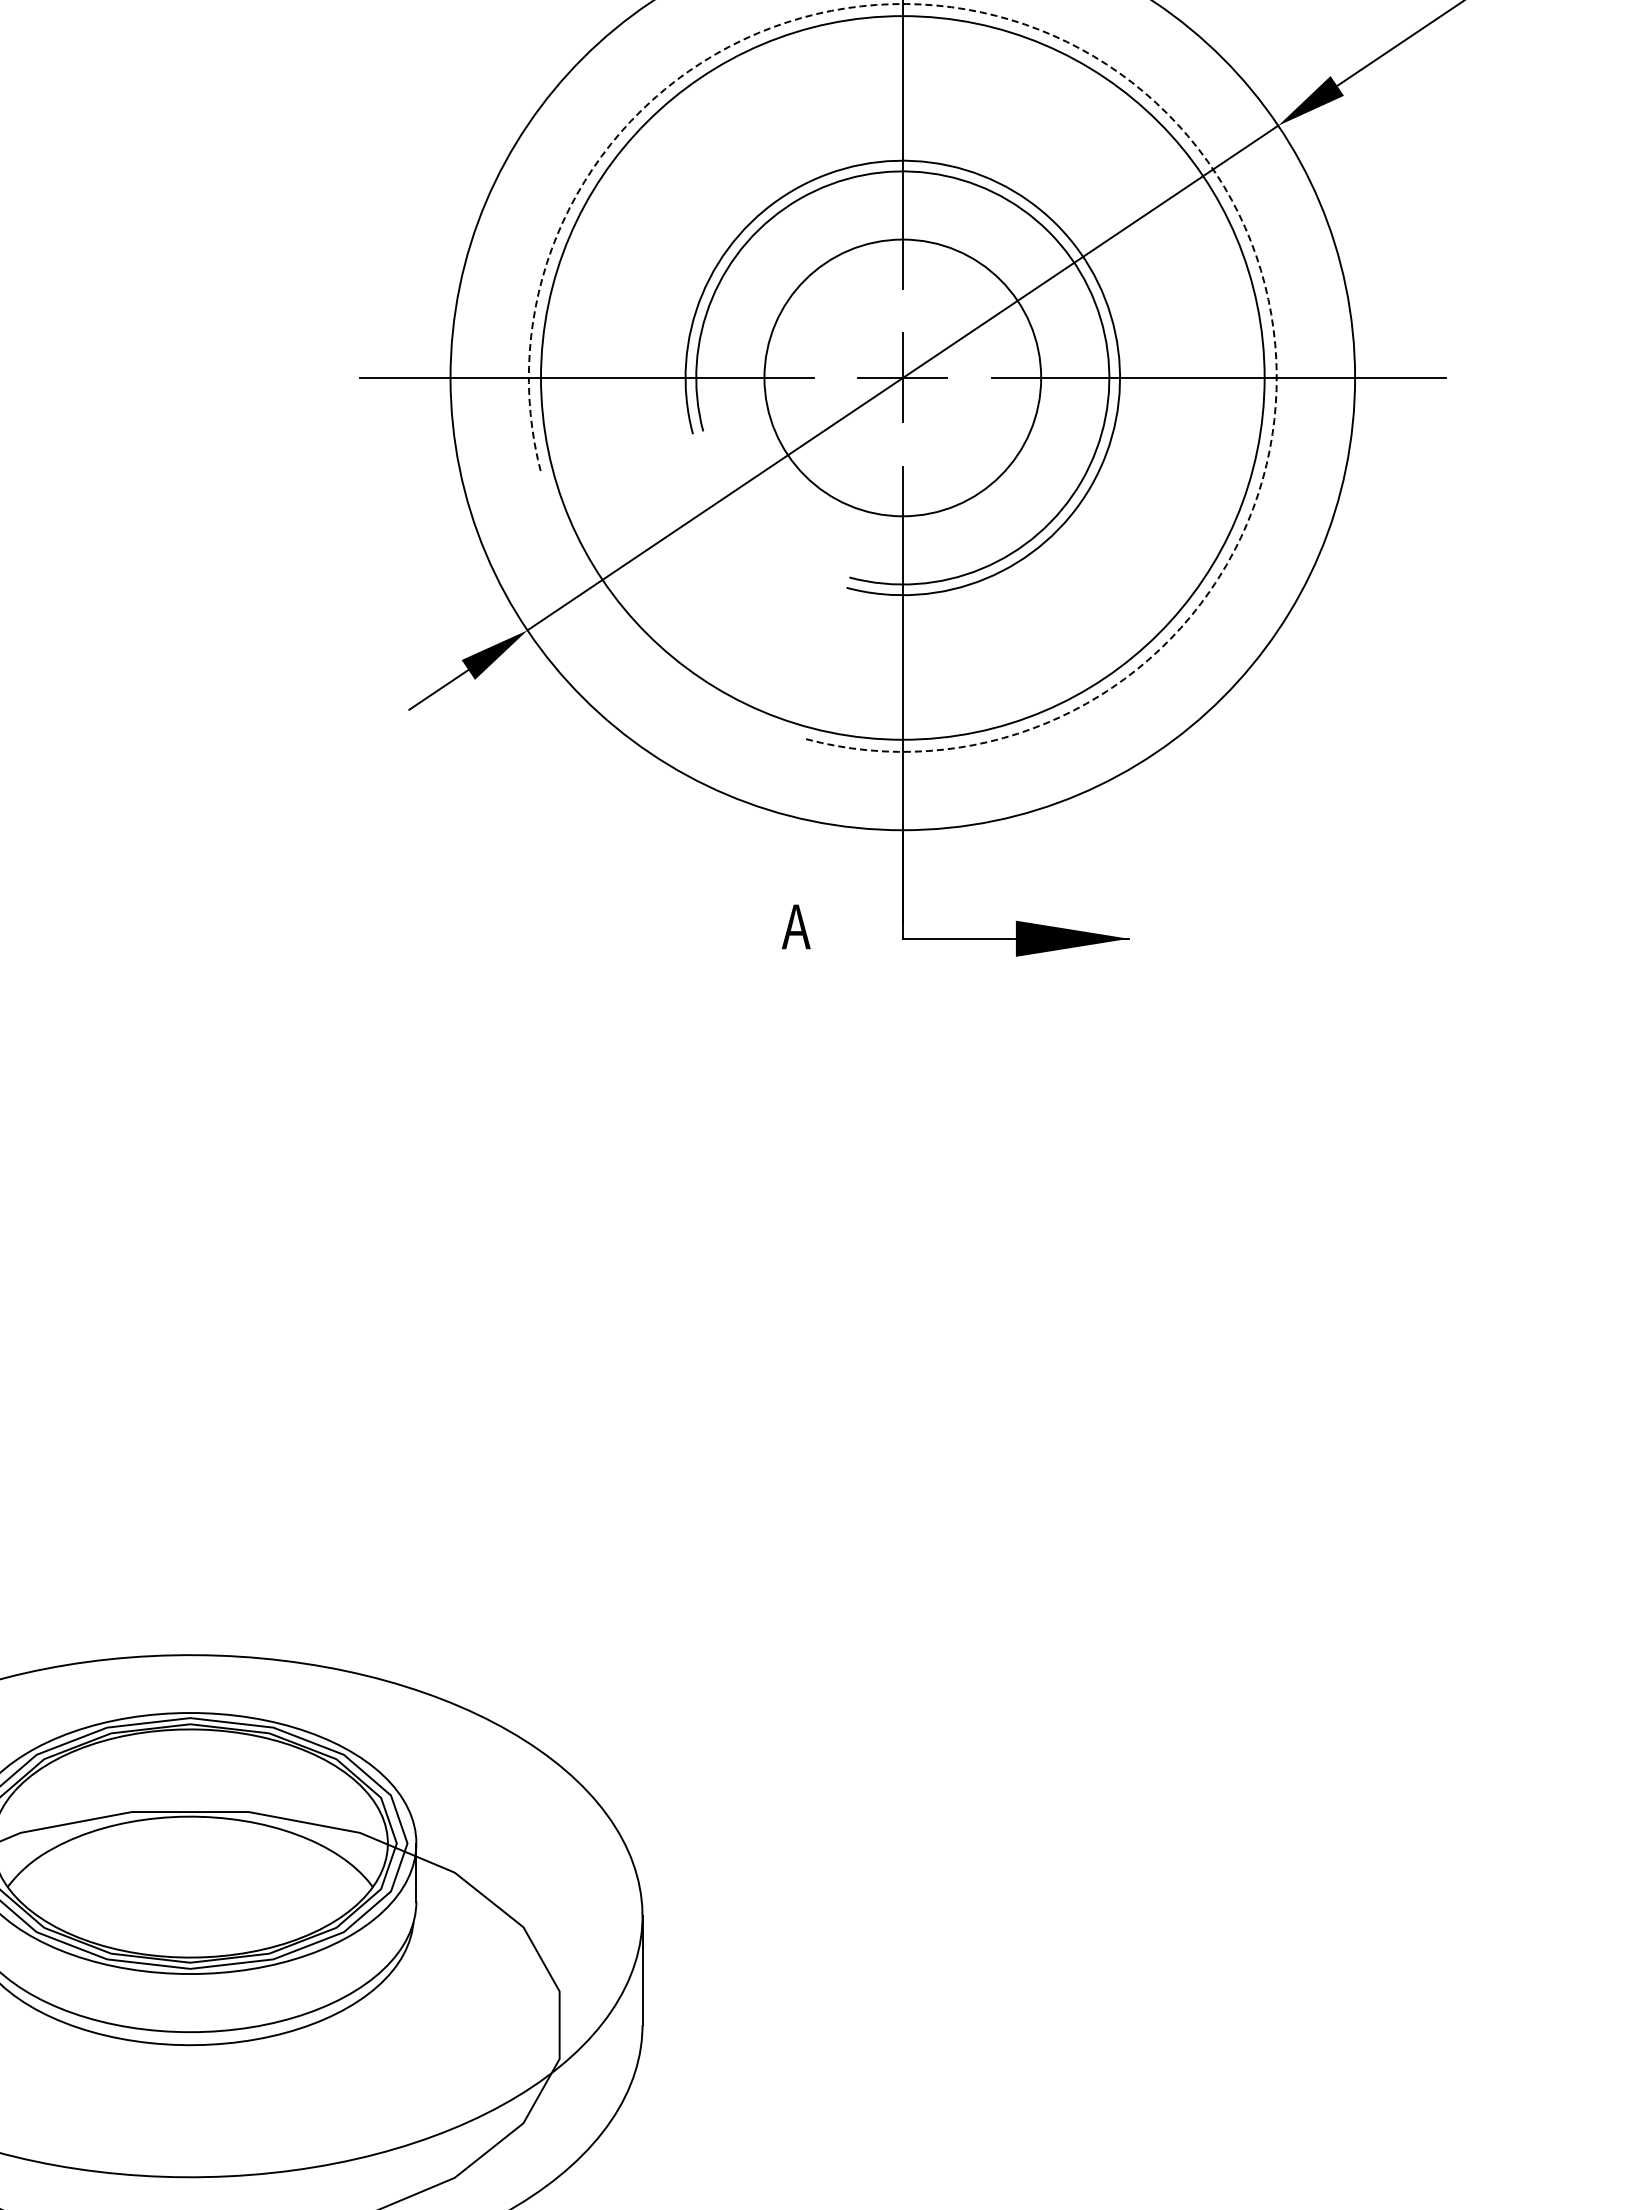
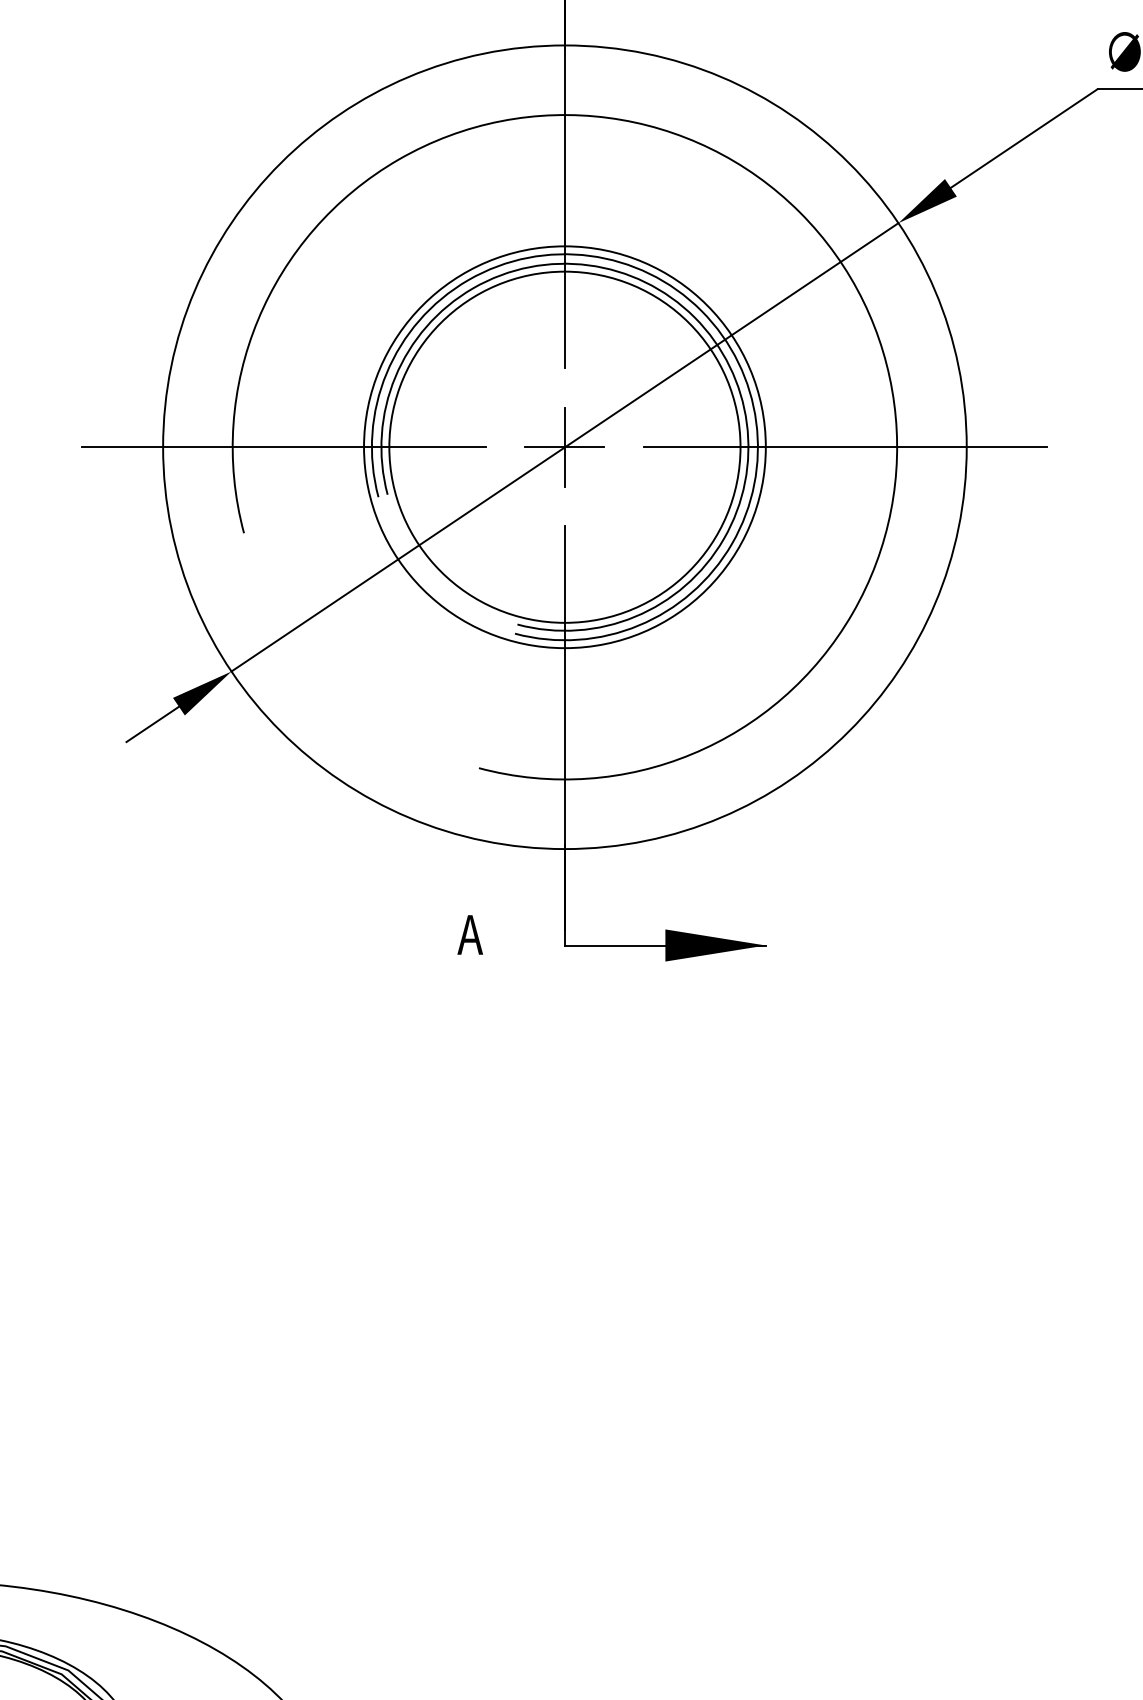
arc: (1167, 113) -> (800, 212), dashed -> solid
circle: (902, 377) -> (564, 446), size x0.62
circle: (902, 377) -> (564, 446), size x1.43

